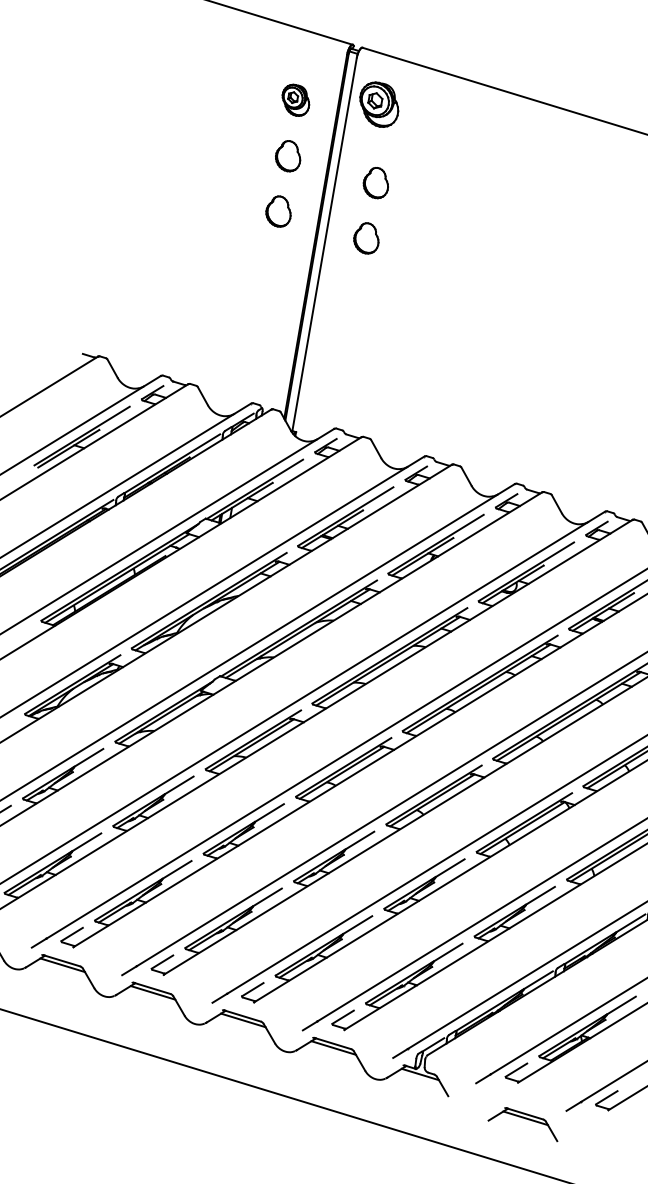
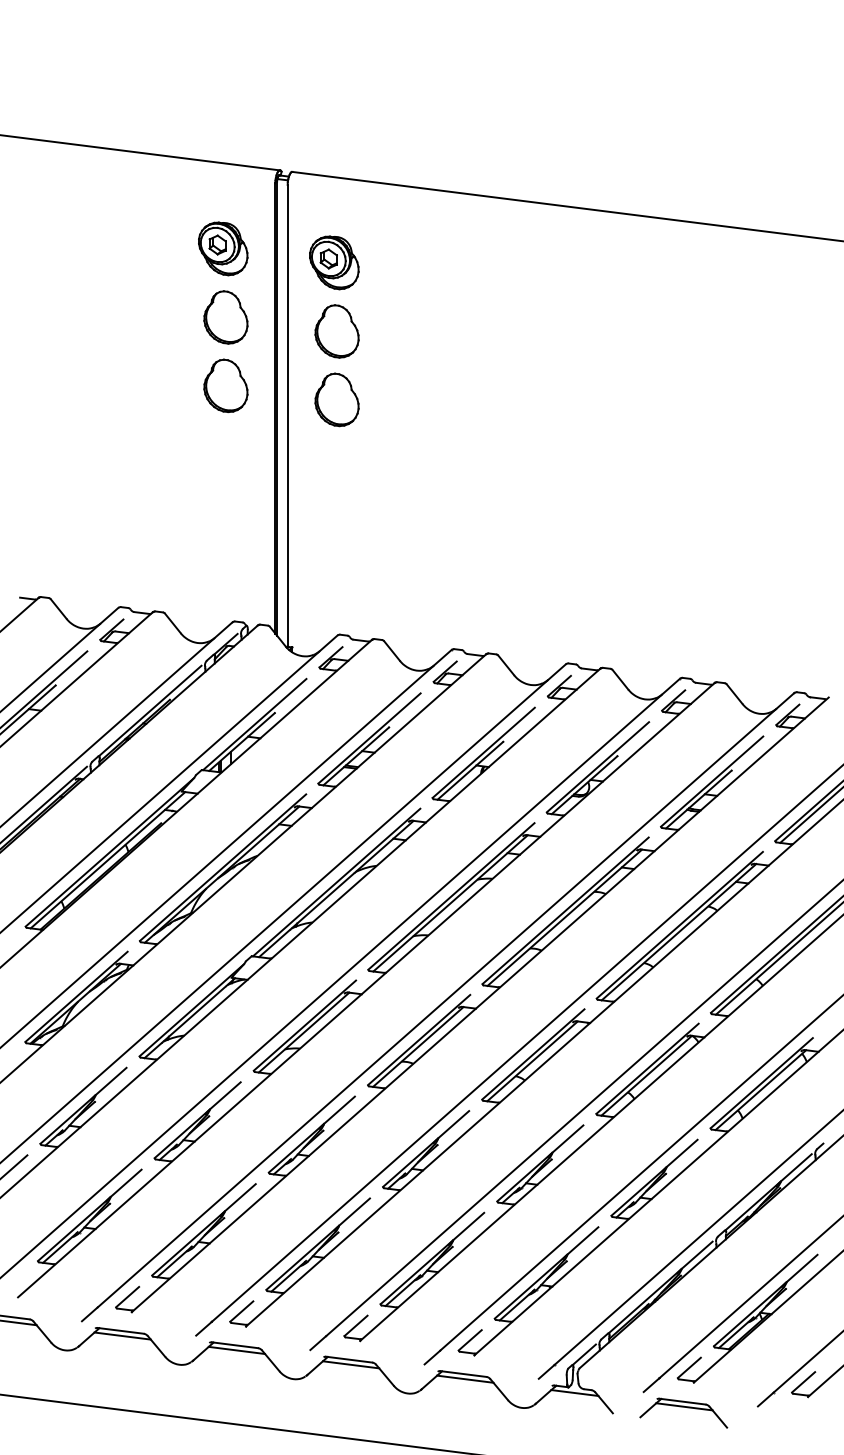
part: (296, 100) -> (223, 248), size x1.43
part: (379, 104) -> (334, 262), moved
part: (288, 156) -> (225, 317), size x1.43
part: (375, 182) -> (336, 331), size x1.43
part: (278, 211) -> (225, 385), size x1.43
part: (366, 237) -> (336, 399), size x1.43
part: (524, 1122) -> (683, 1412), moved

